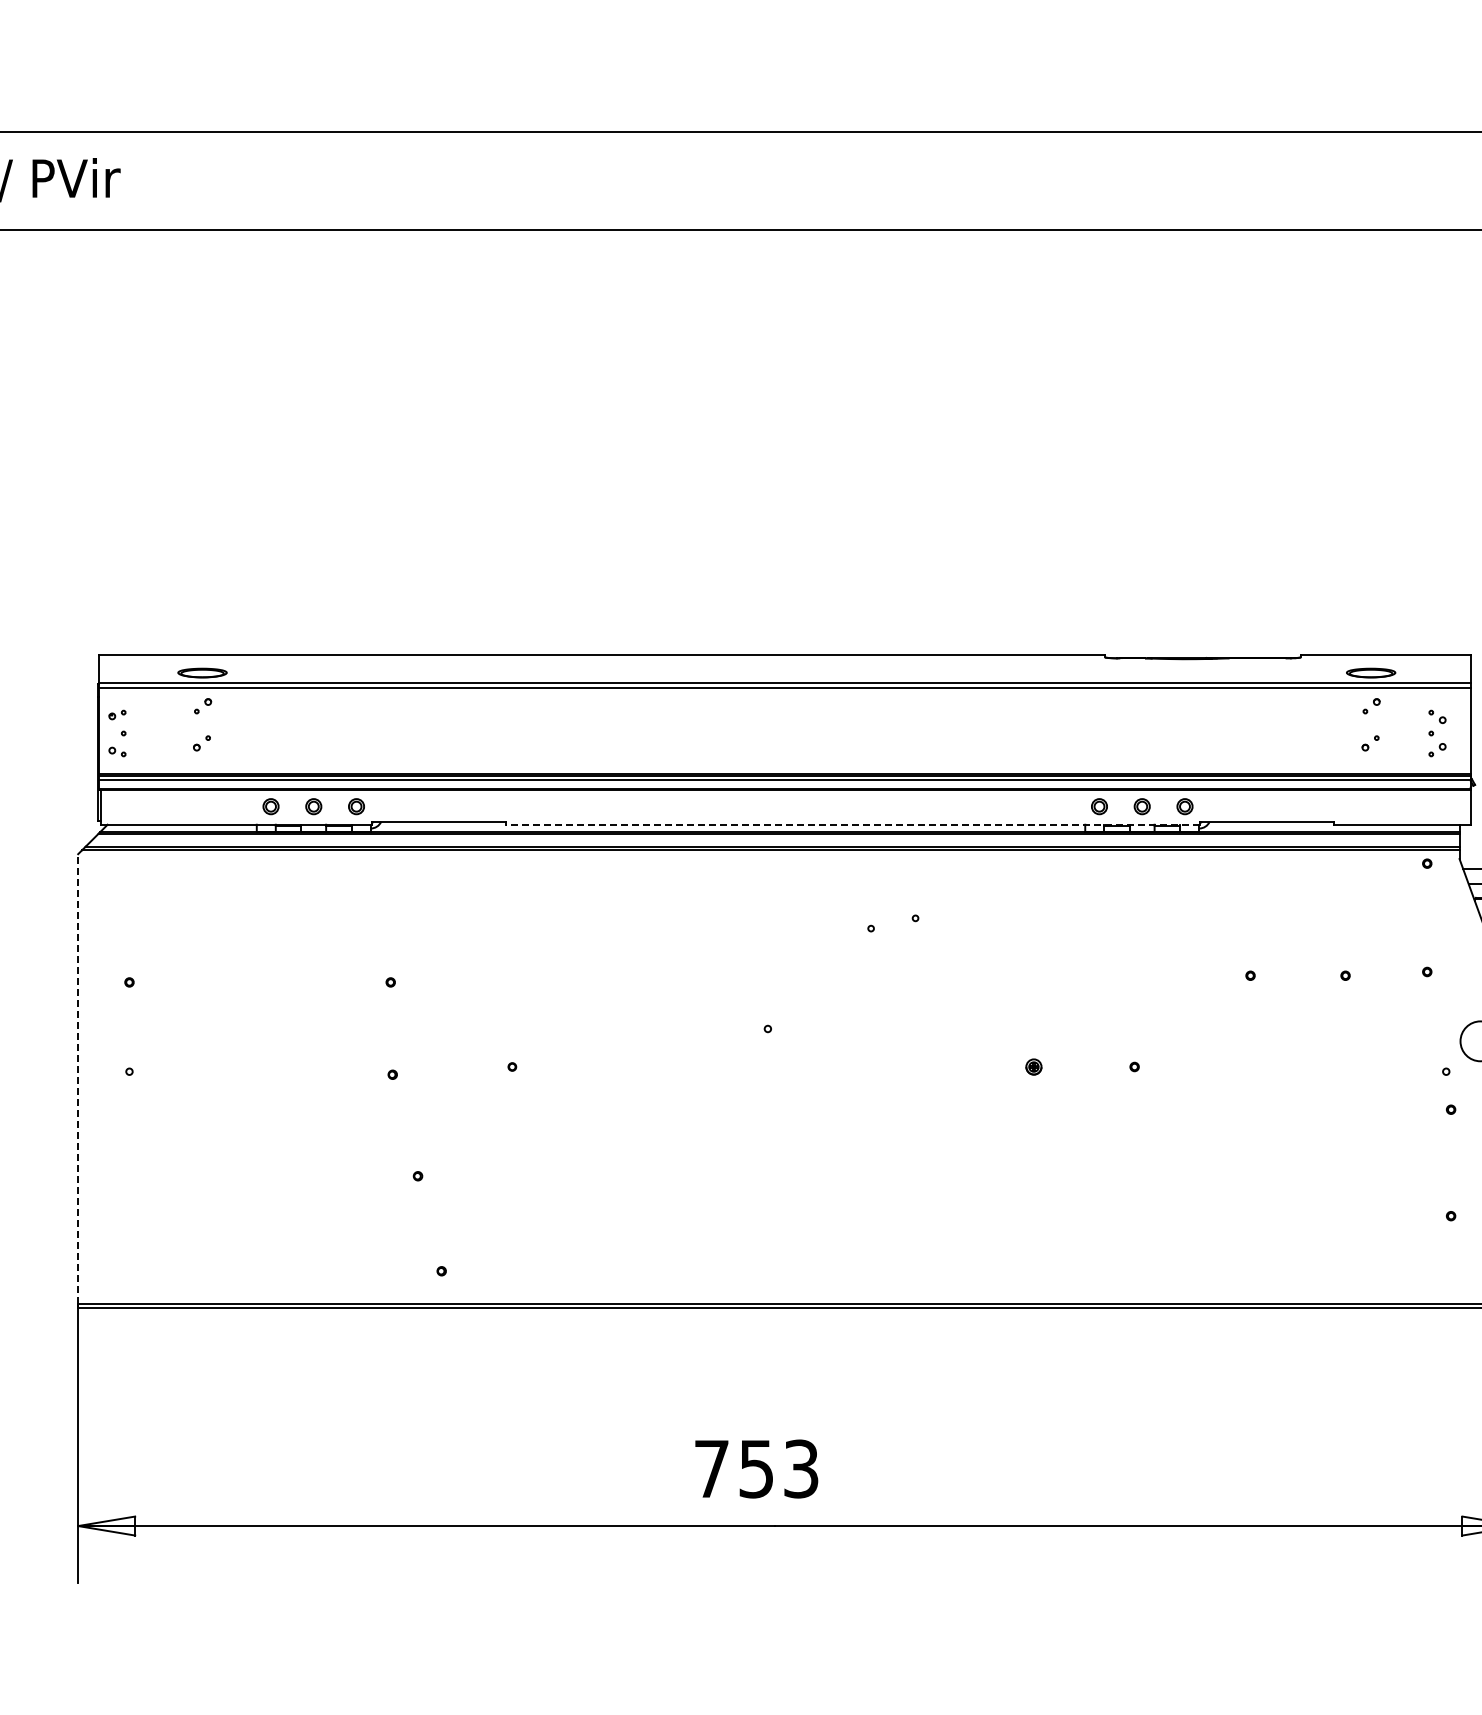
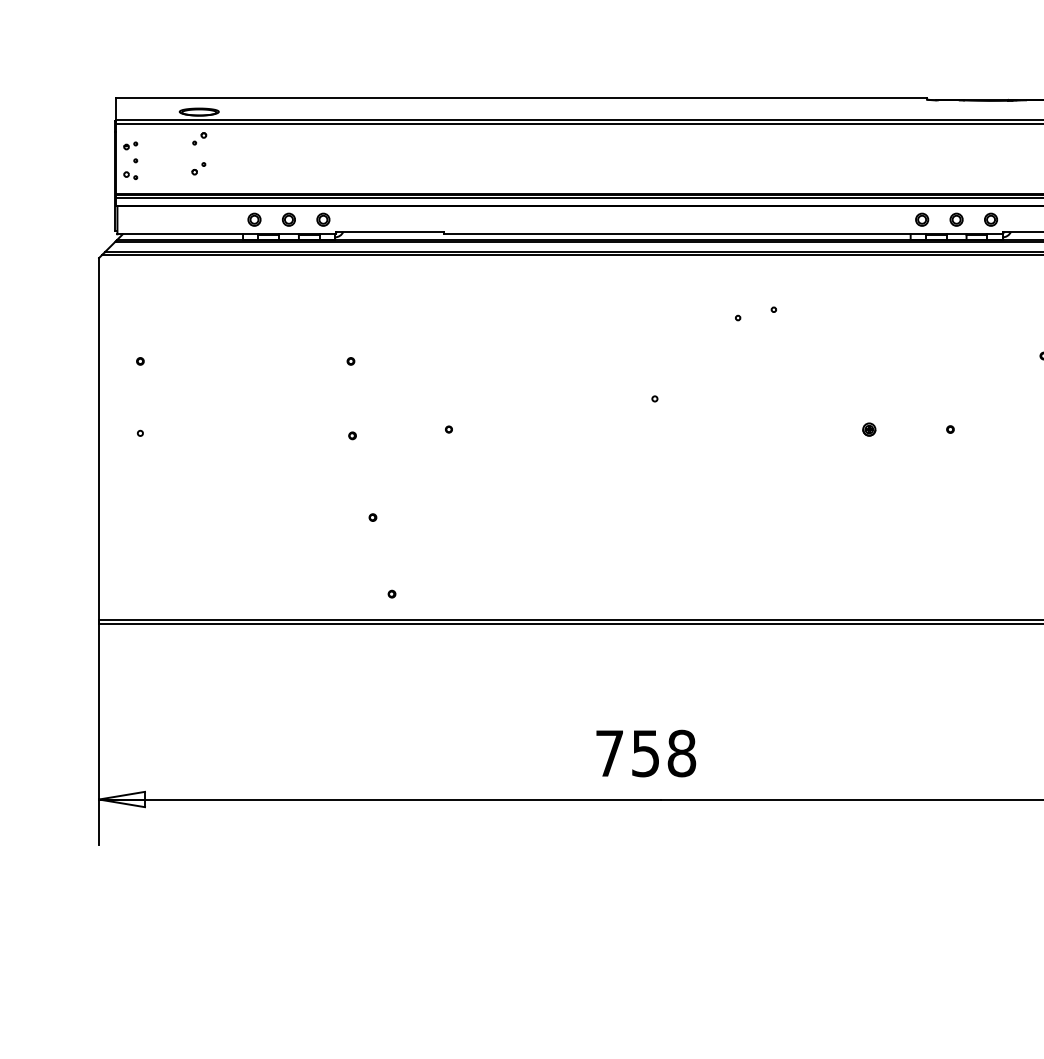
line: (852, 824) -> (723, 234), dashed -> solid
line: (78, 1078) -> (99, 438), dashed -> solid
text: (801, 1468) -> (681, 753), 753 -> 758

